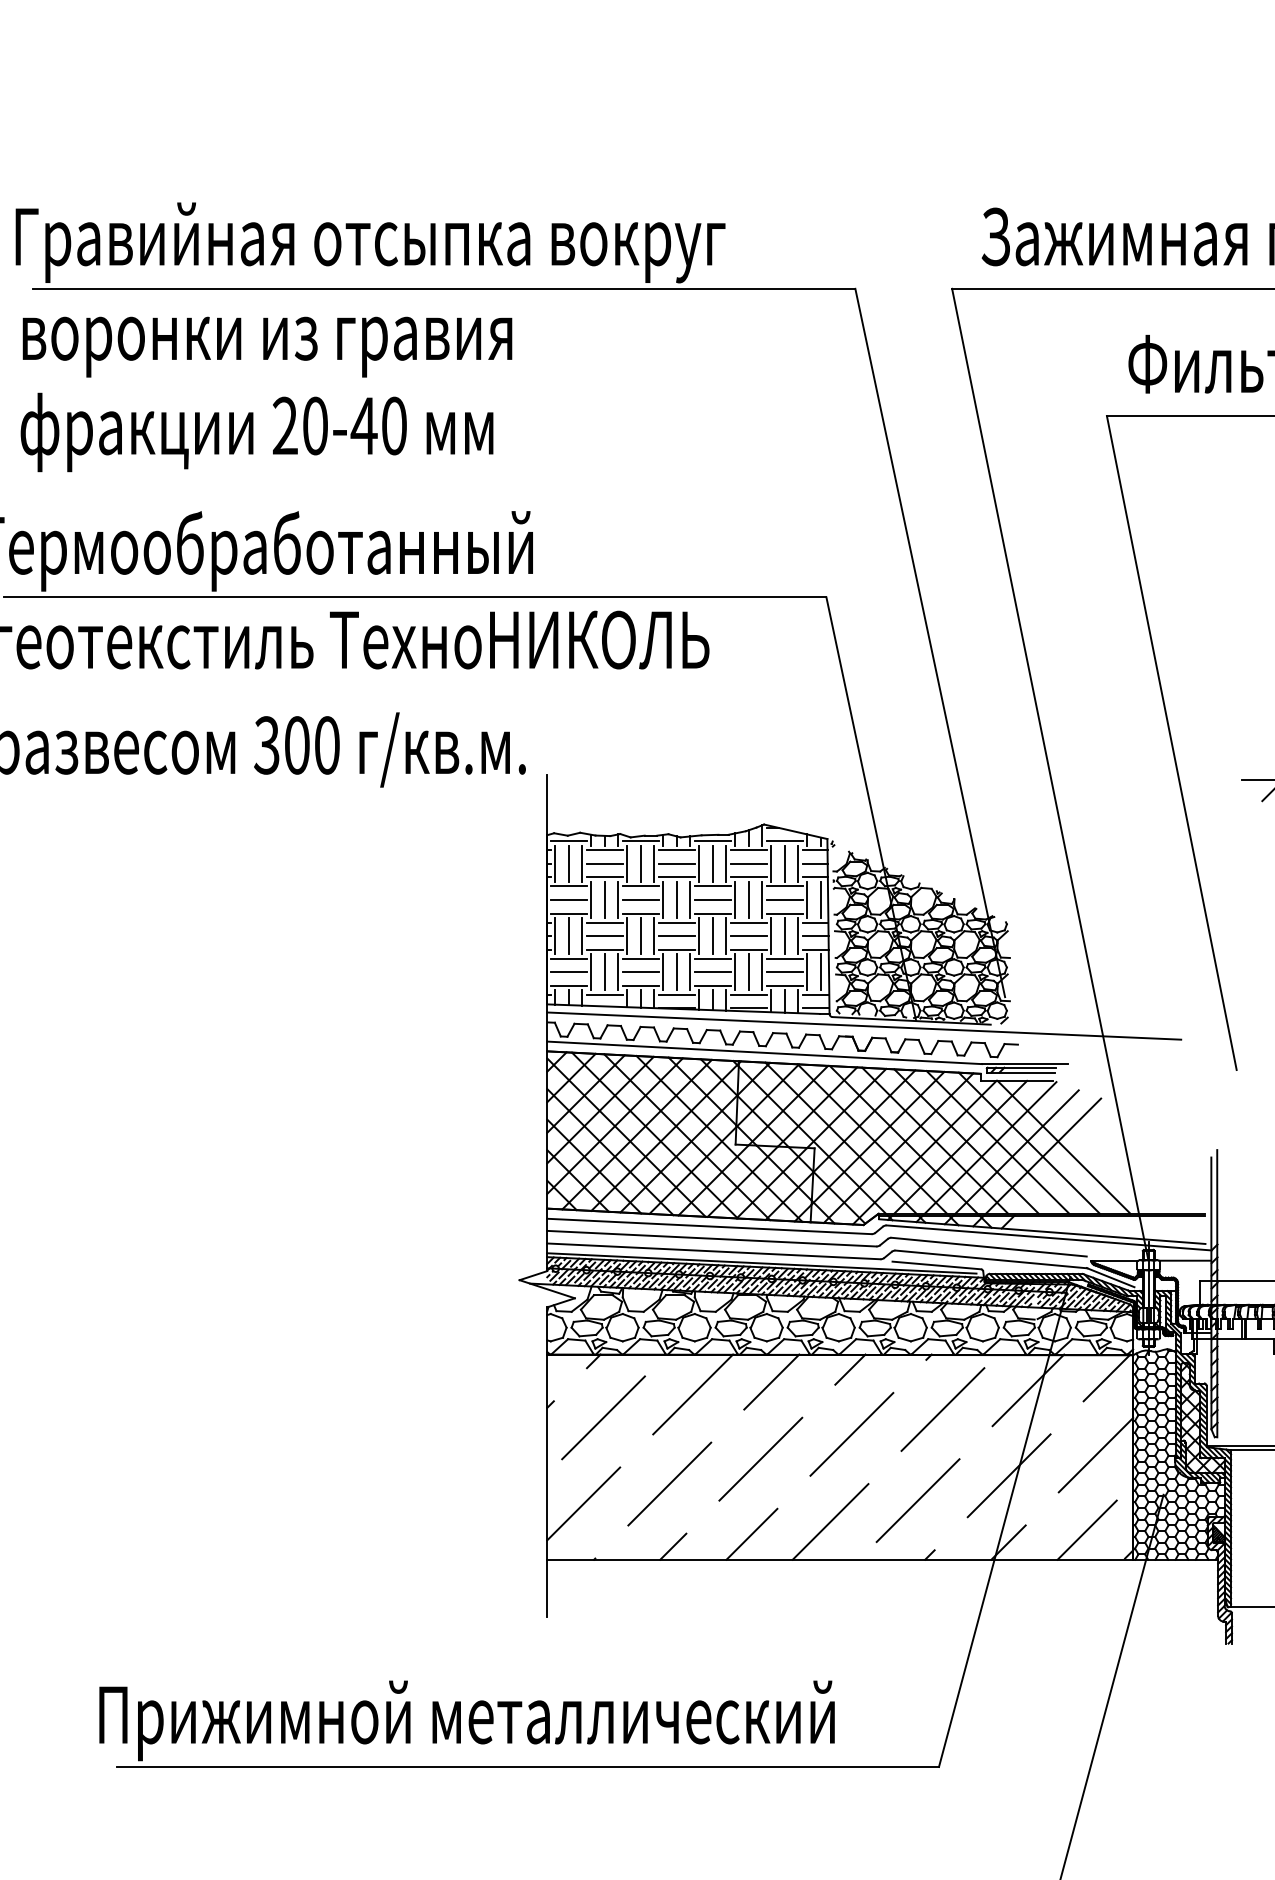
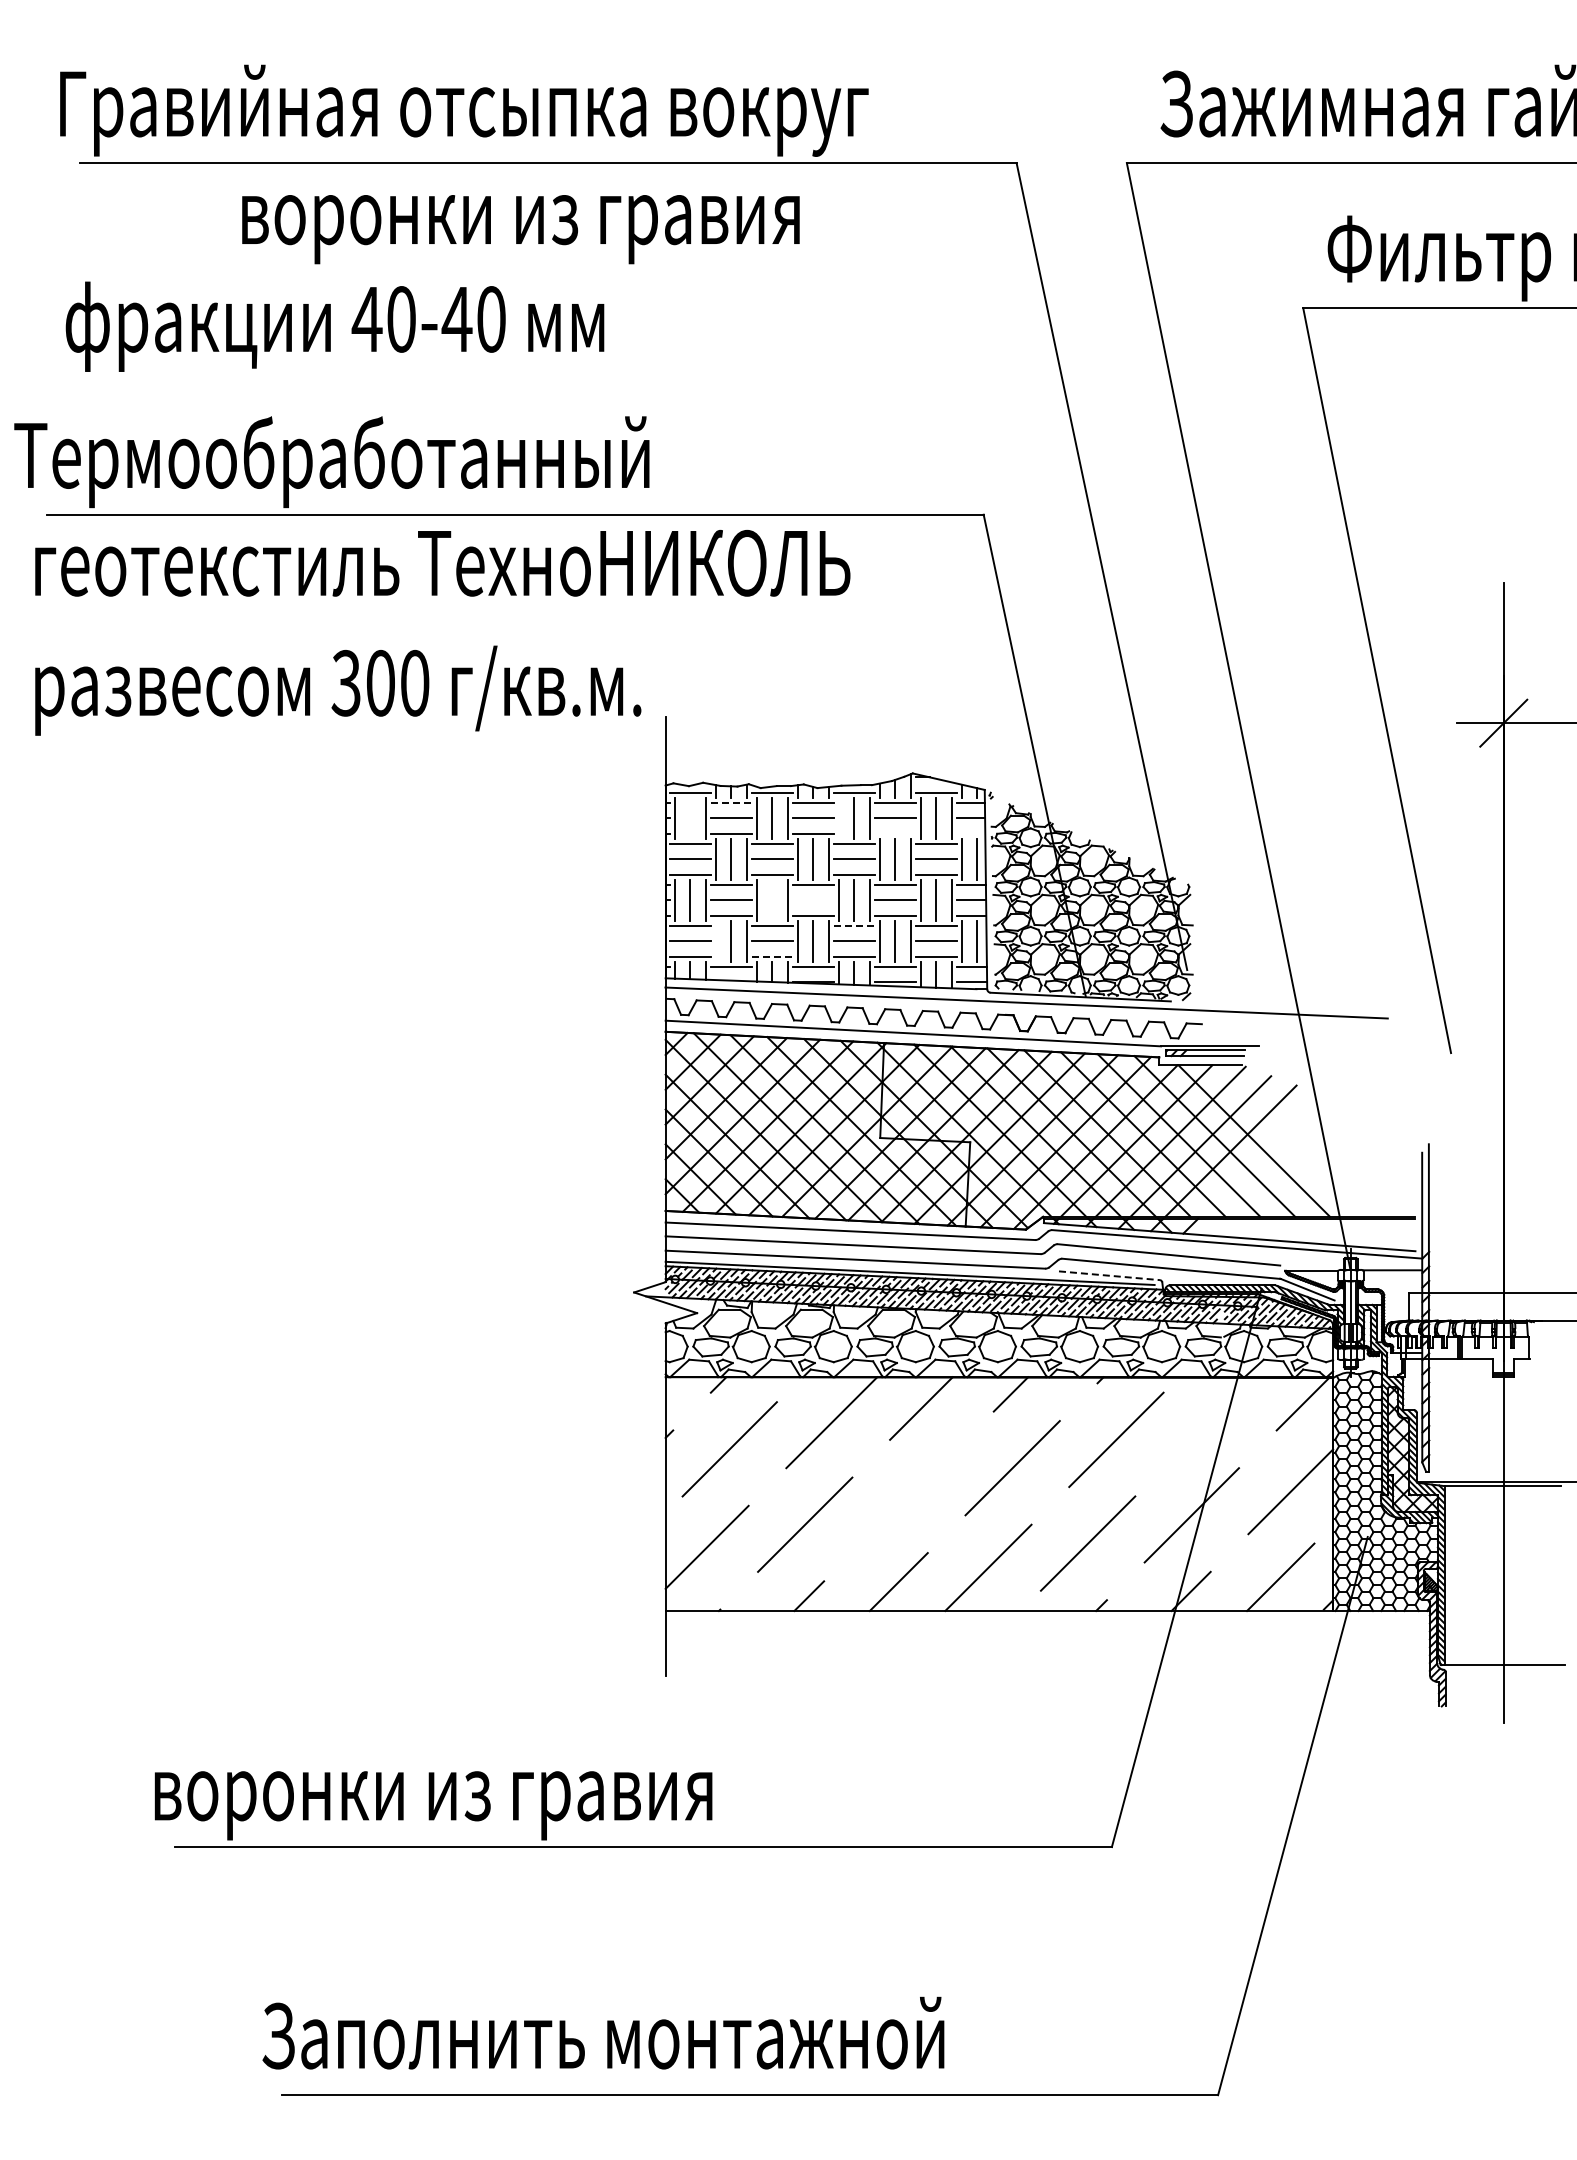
text: (267, 347) -> (520, 229), moved
text: (284, 425) -> (366, 318), 20-40 -> 40-40
line: (605, 850) -> (731, 802), solid -> dashed
line: (569, 863) -> (690, 817), removed
line: (698, 863) -> (838, 817), removed
line: (748, 877) -> (894, 833), removed
line: (814, 877) -> (970, 833), removed
line: (641, 935) -> (772, 899), removed
line: (676, 936) -> (812, 900), removed
line: (713, 958) -> (854, 926), solid -> dashed
line: (591, 971) -> (715, 940), removed
line: (641, 985) -> (772, 956), solid -> dashed
line: (936, 1265) -> (1109, 1275), solid -> dashed
line: (1028, 1389) -> (1213, 1417), removed
line: (760, 1459) -> (908, 1496), removed
text: (466, 1720) -> (573, 1794), Прижимной металлический -> воронки из гравия

